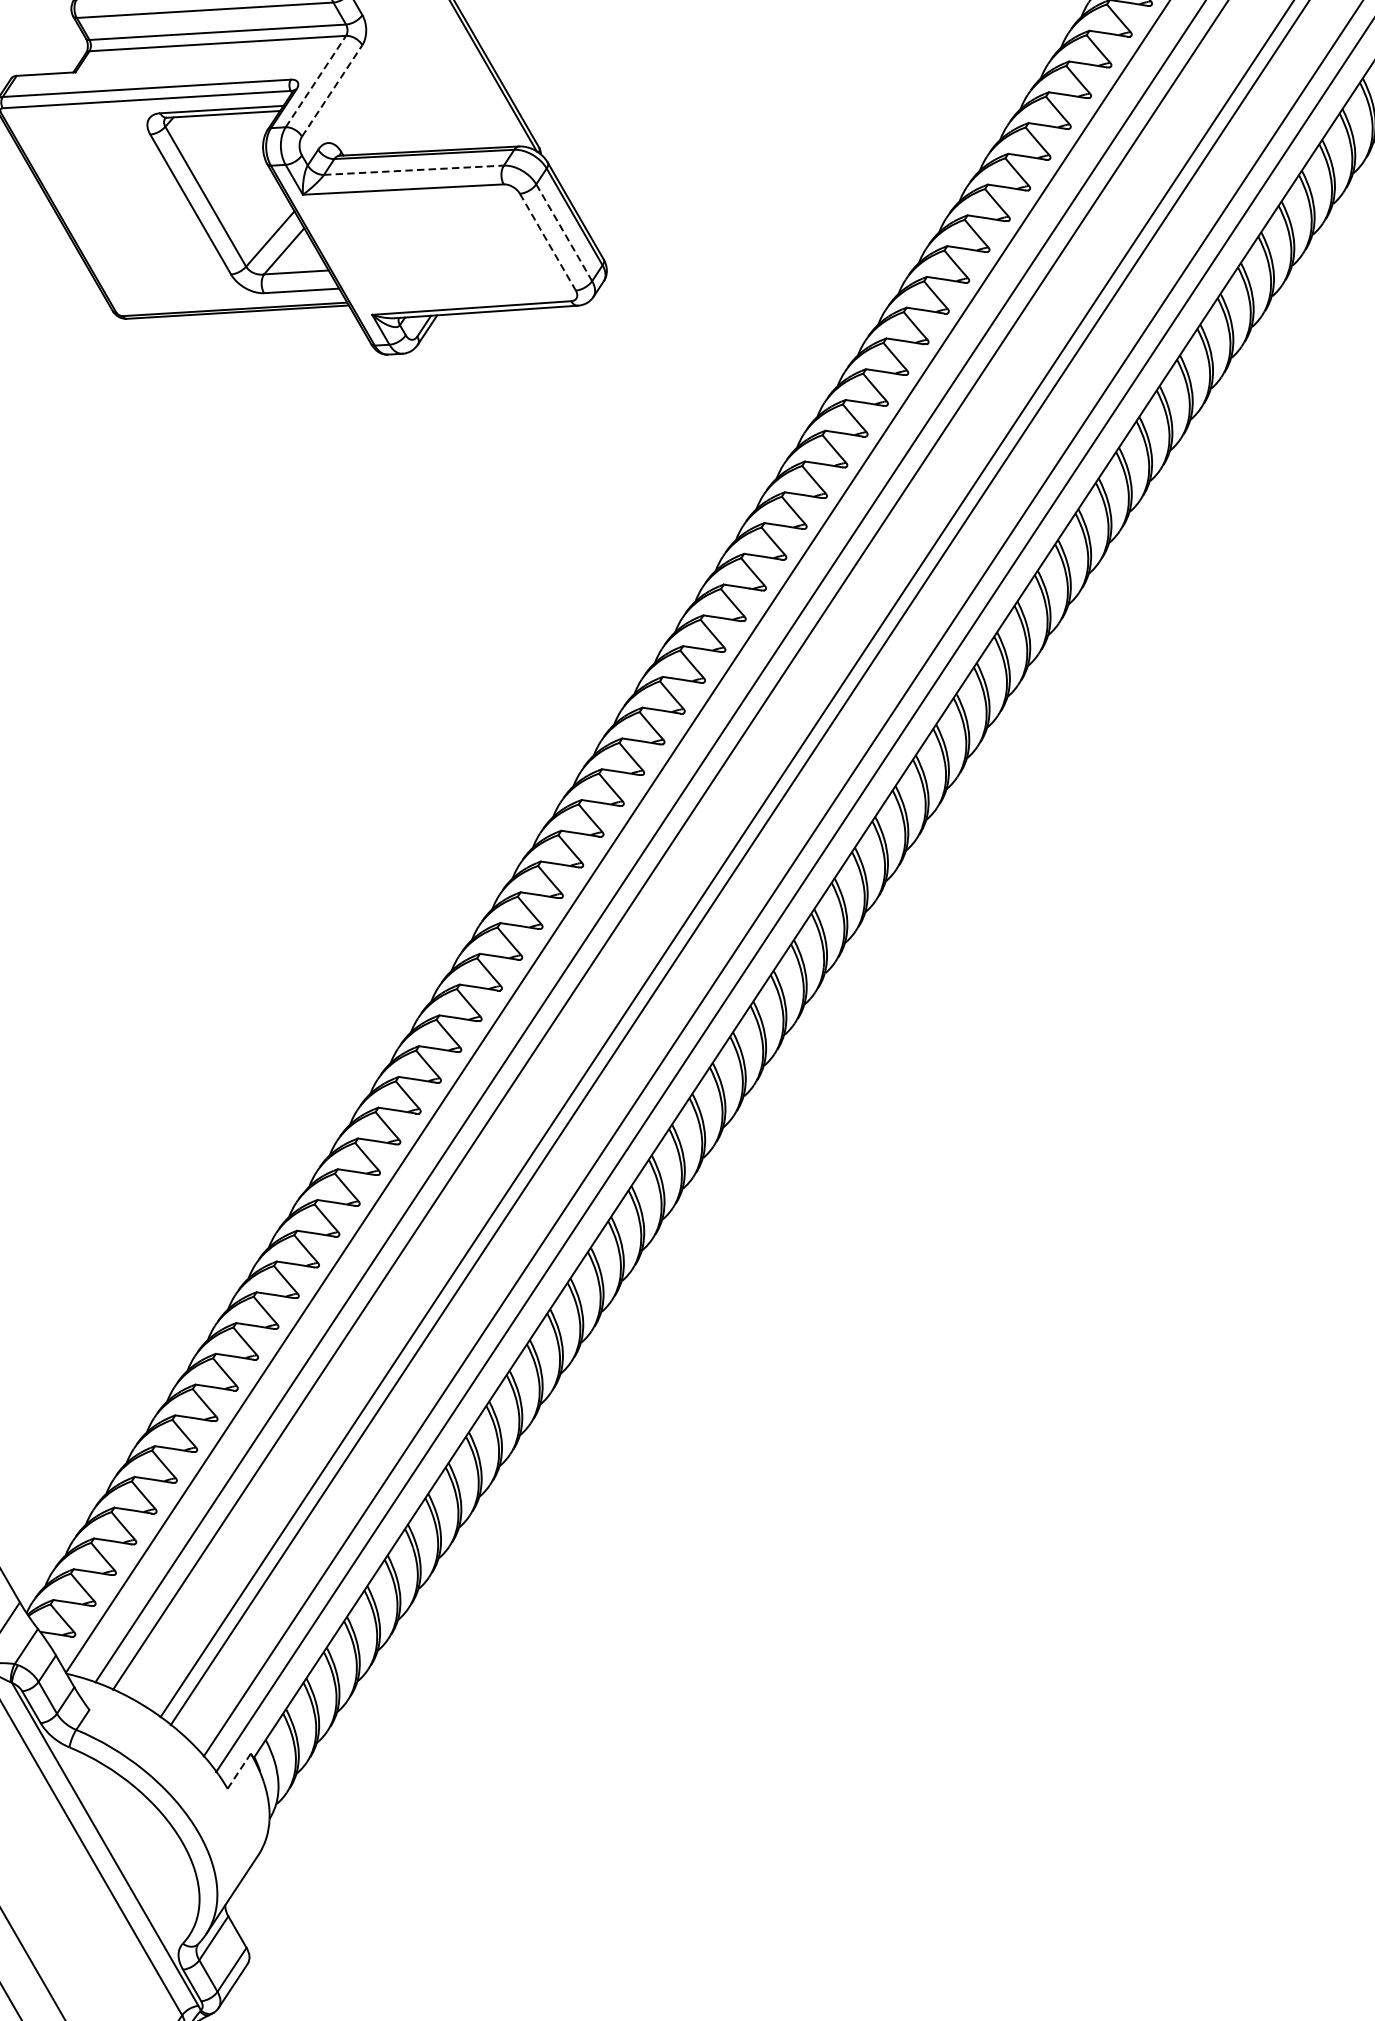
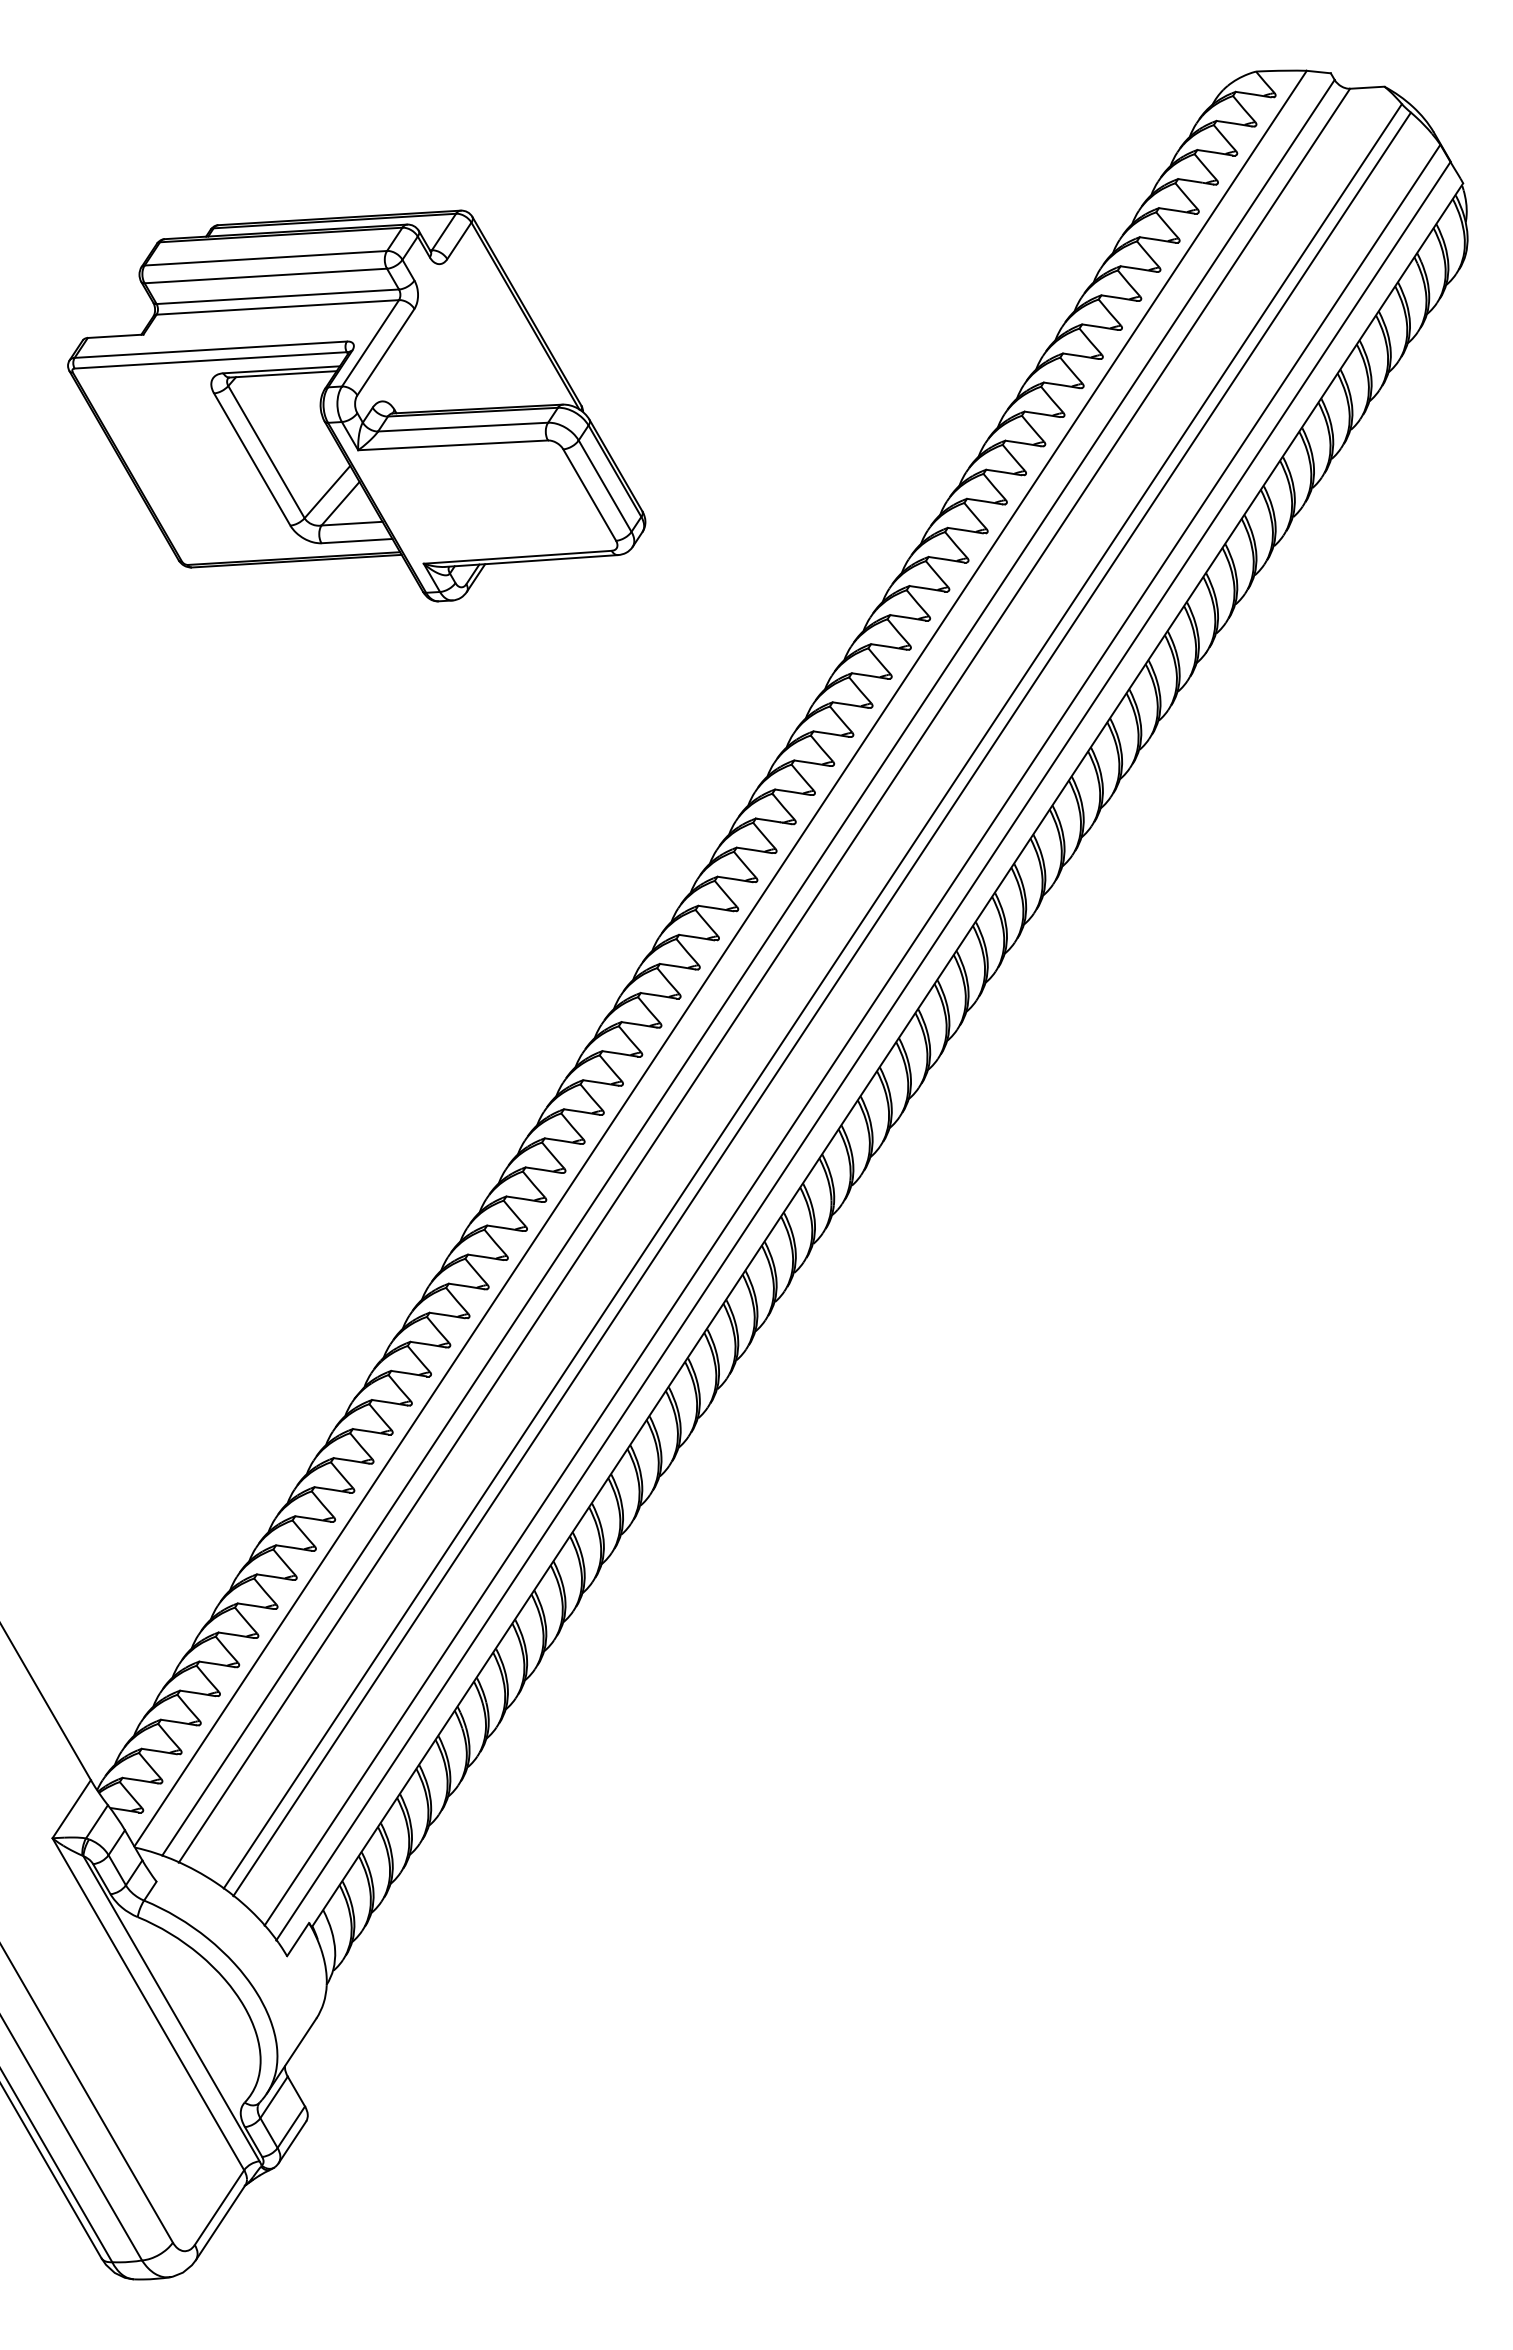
line: (315, 81) -> (370, 343), dashed -> solid
line: (331, 91) -> (385, 352), dashed -> solid
line: (414, 170) -> (463, 427), dashed -> solid
line: (564, 233) -> (605, 486), dashed -> solid
line: (547, 242) -> (589, 495), dashed -> solid
line: (239, 1771) -> (298, 1939), dashed -> solid

